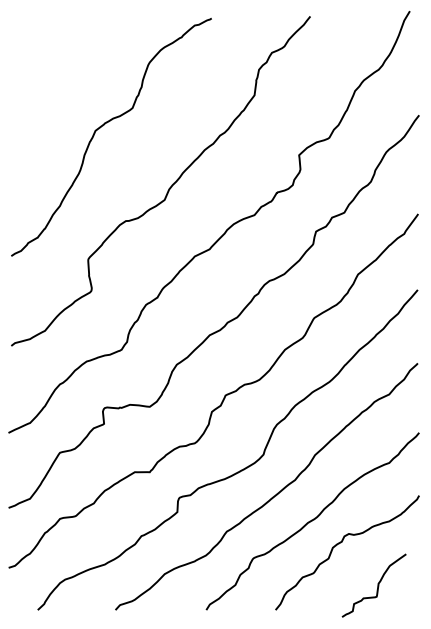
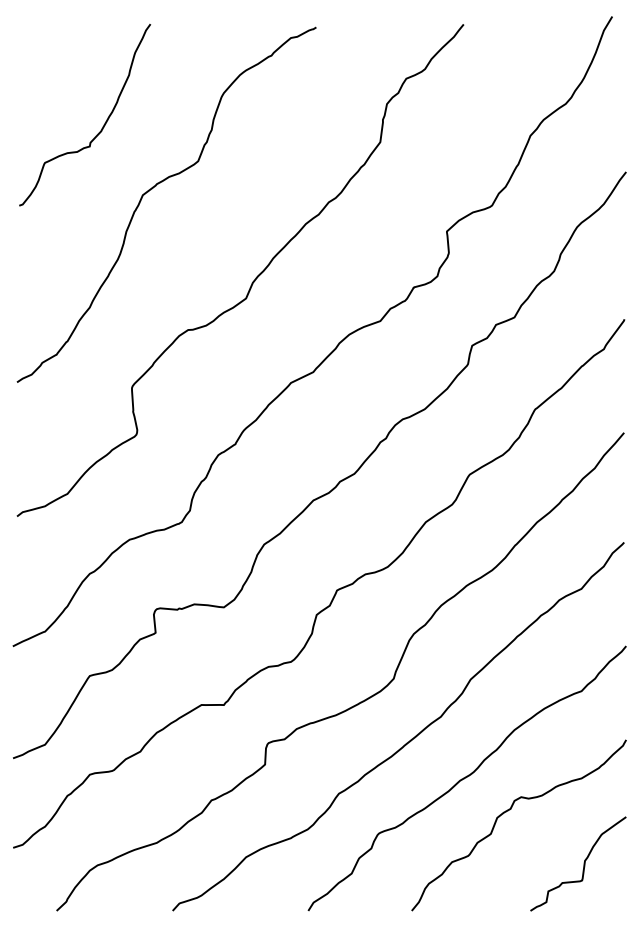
curve: (68, 84) -> (102, 126), added
curve: (377, 585) -> (583, 863), moved

